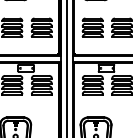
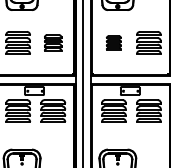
part: (41, 27) -> (52, 42), size x0.7
part: (92, 27) -> (113, 42), size x0.6

